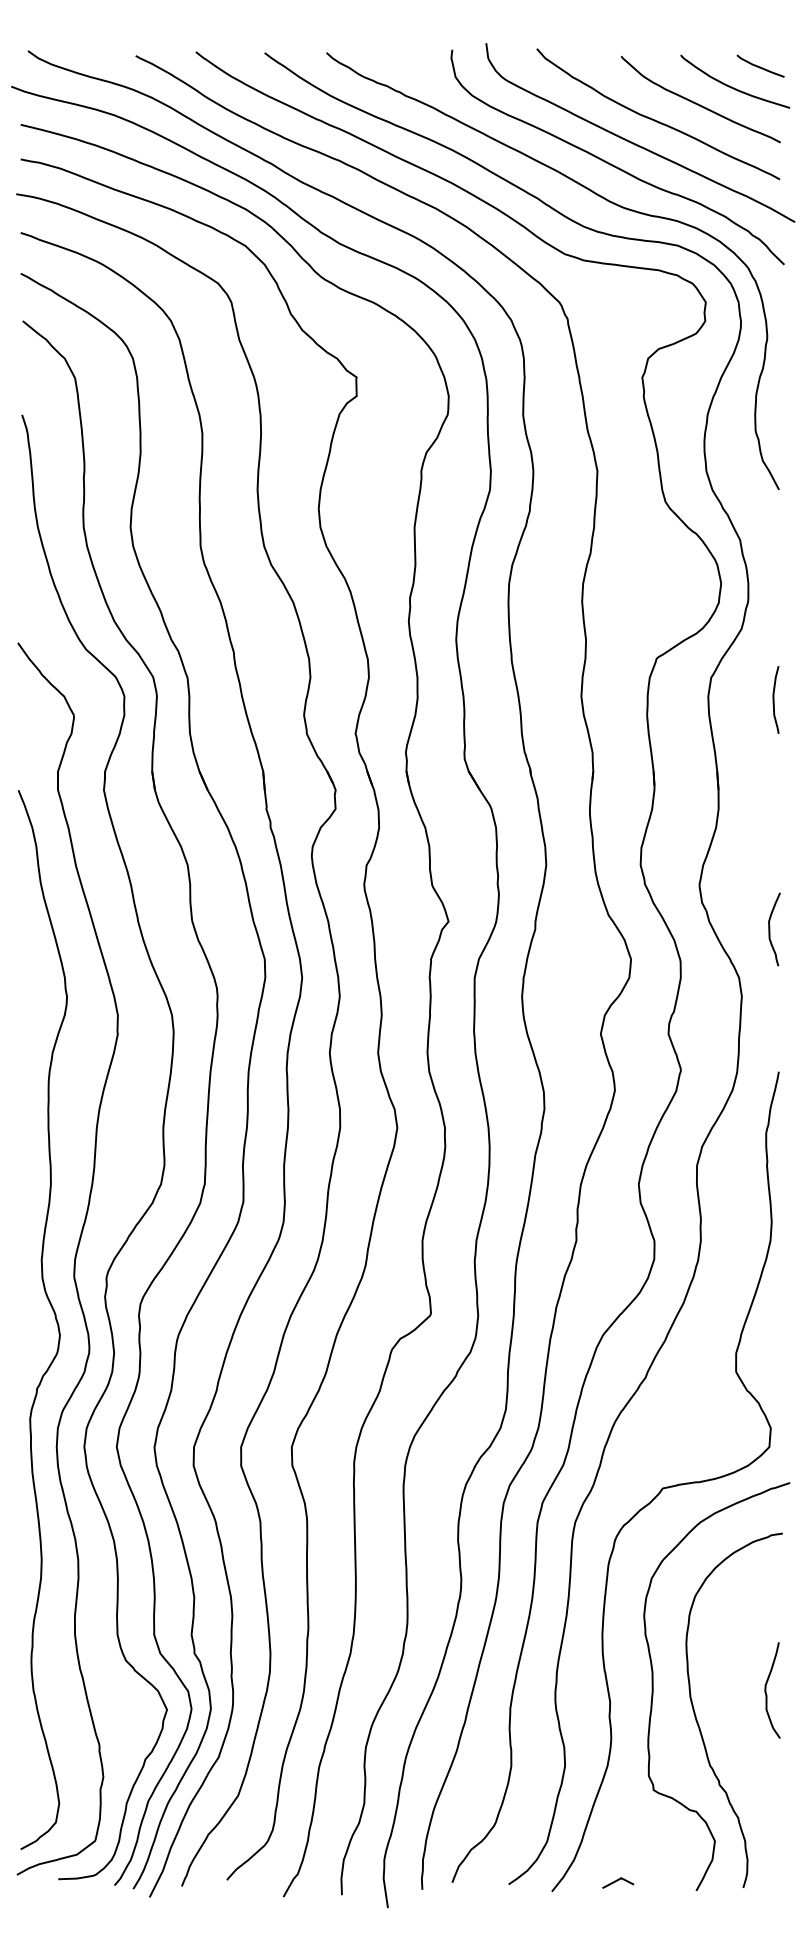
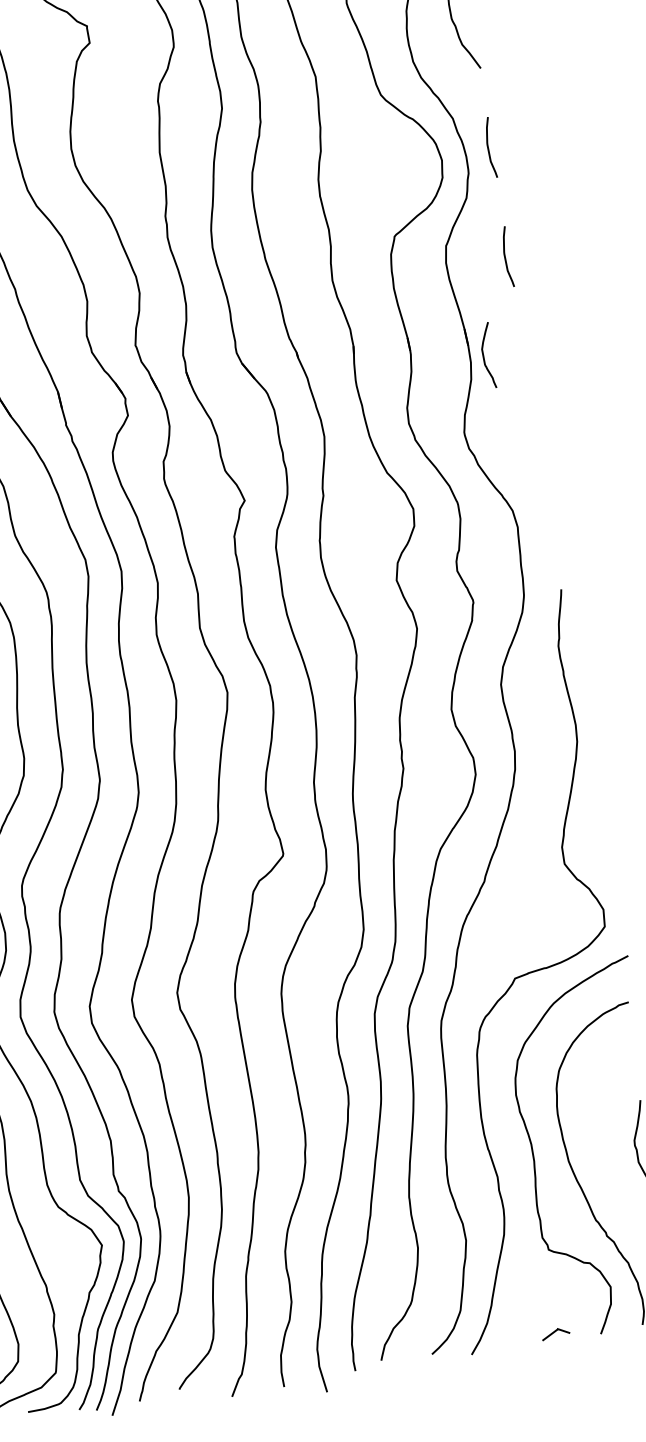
curve: (774, 577) -> (488, 147), added
curve: (770, 929) -> (484, 356), moved
line: (617, 1881) -> (554, 1332), moved

